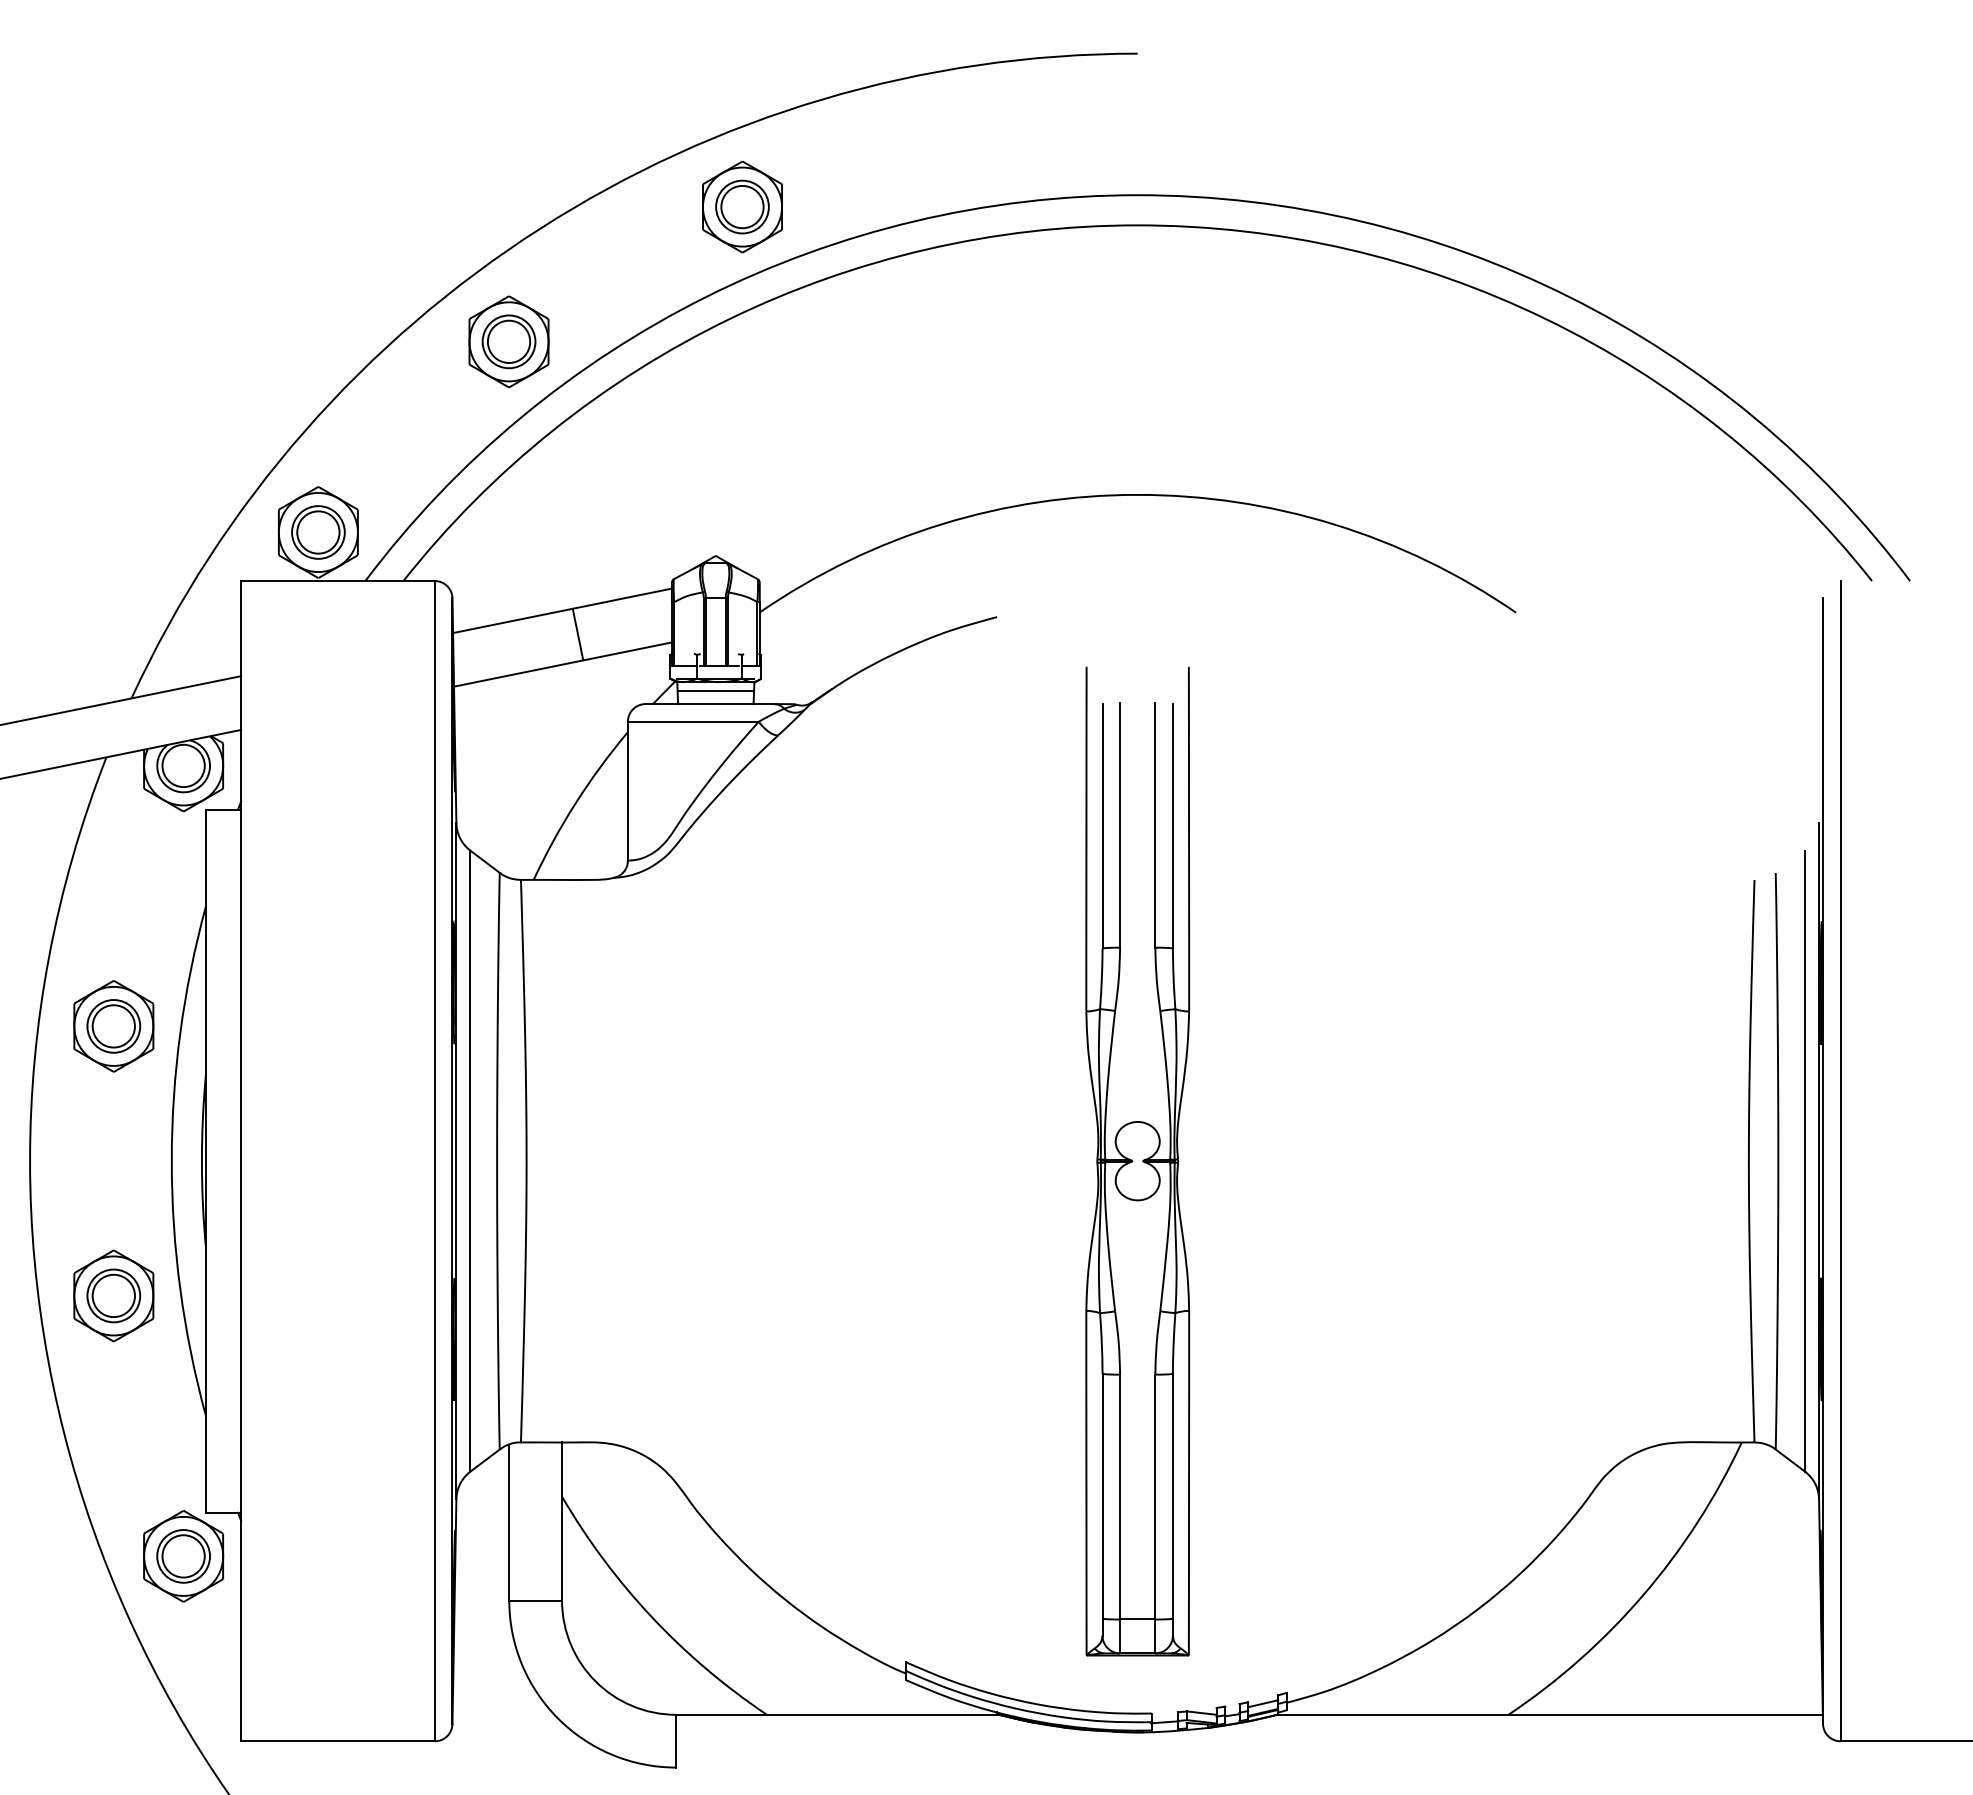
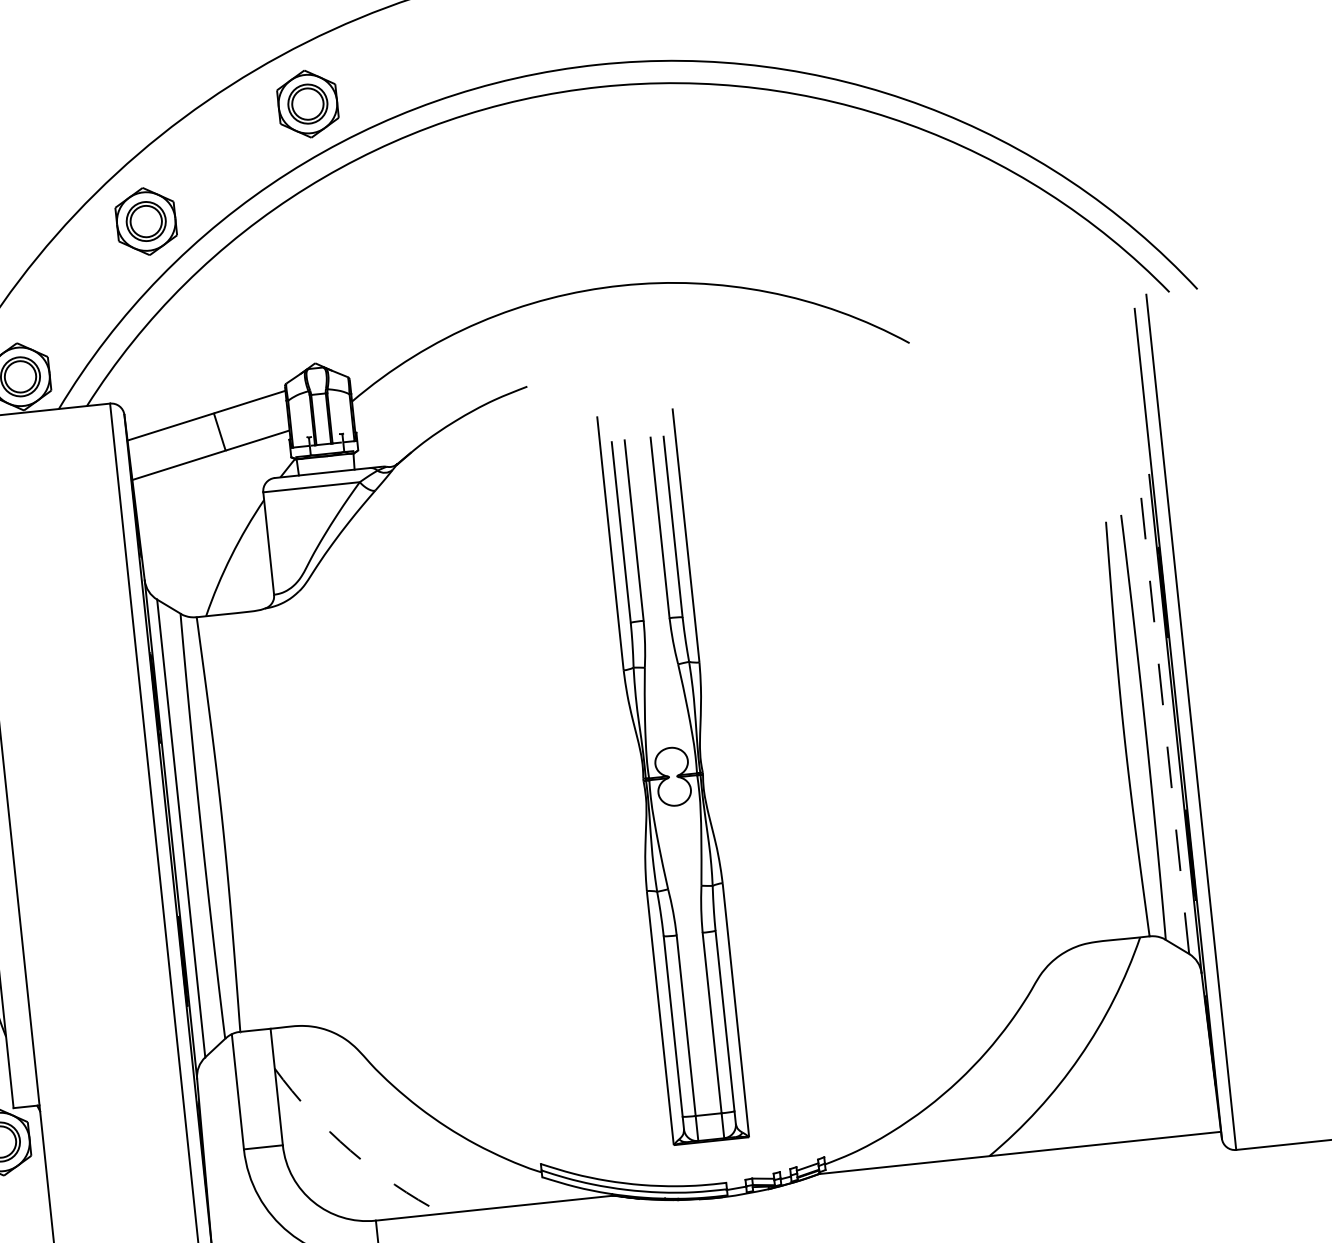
line: (715, 690) -> (325, 462), removed
line: (1805, 1161) -> (1165, 725), solid -> dashed
arc: (652, 1617) -> (350, 1150), solid -> dashed

